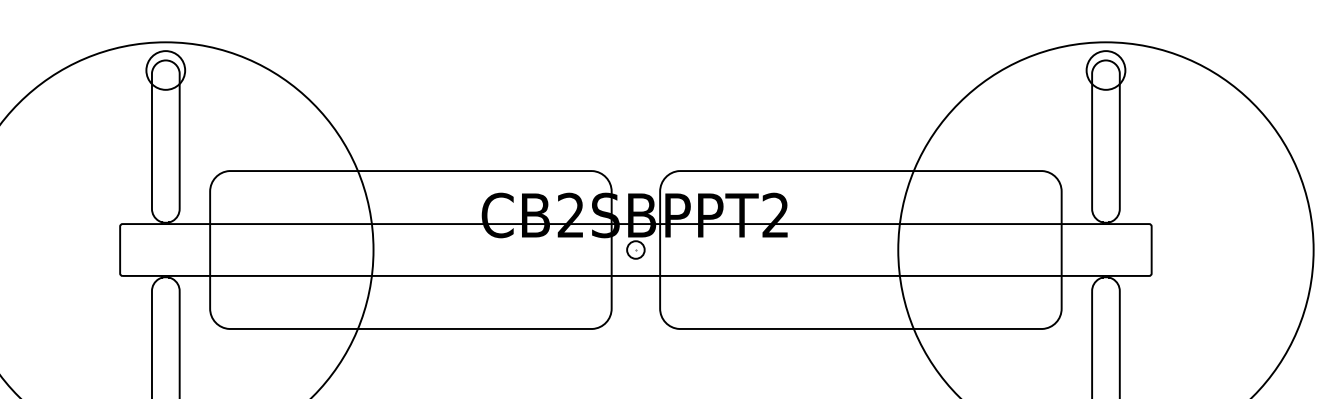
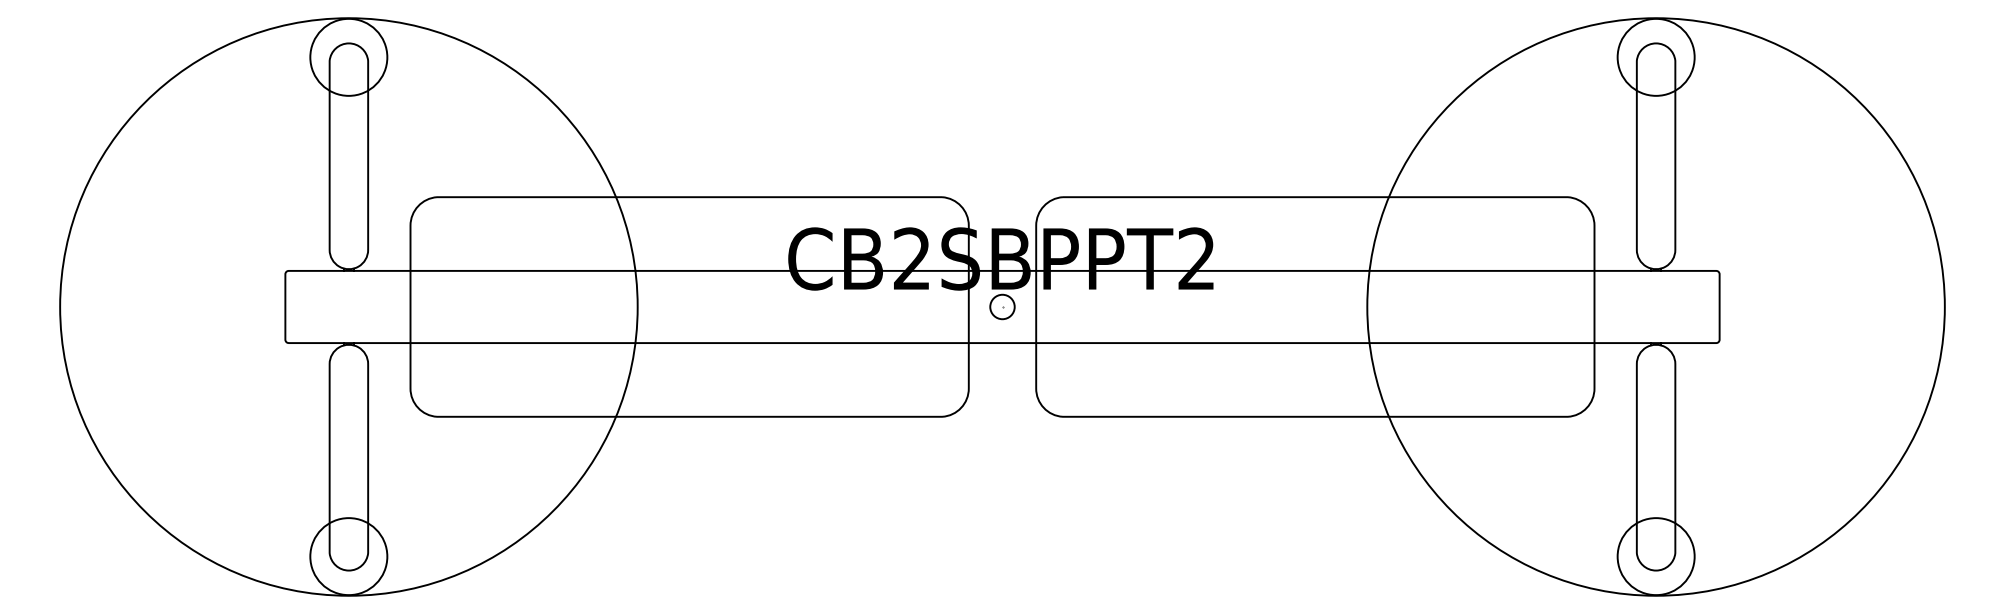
circle: (165, 69) -> (348, 56), size x1.43
circle: (1105, 69) -> (1655, 56), size x1.43

